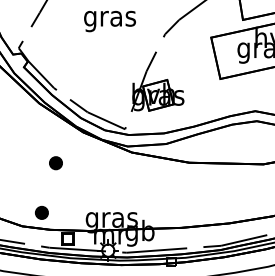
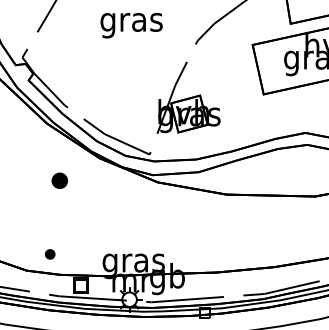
part: (55, 163) -> (59, 181), moved
part: (41, 212) -> (49, 254), size x0.6

